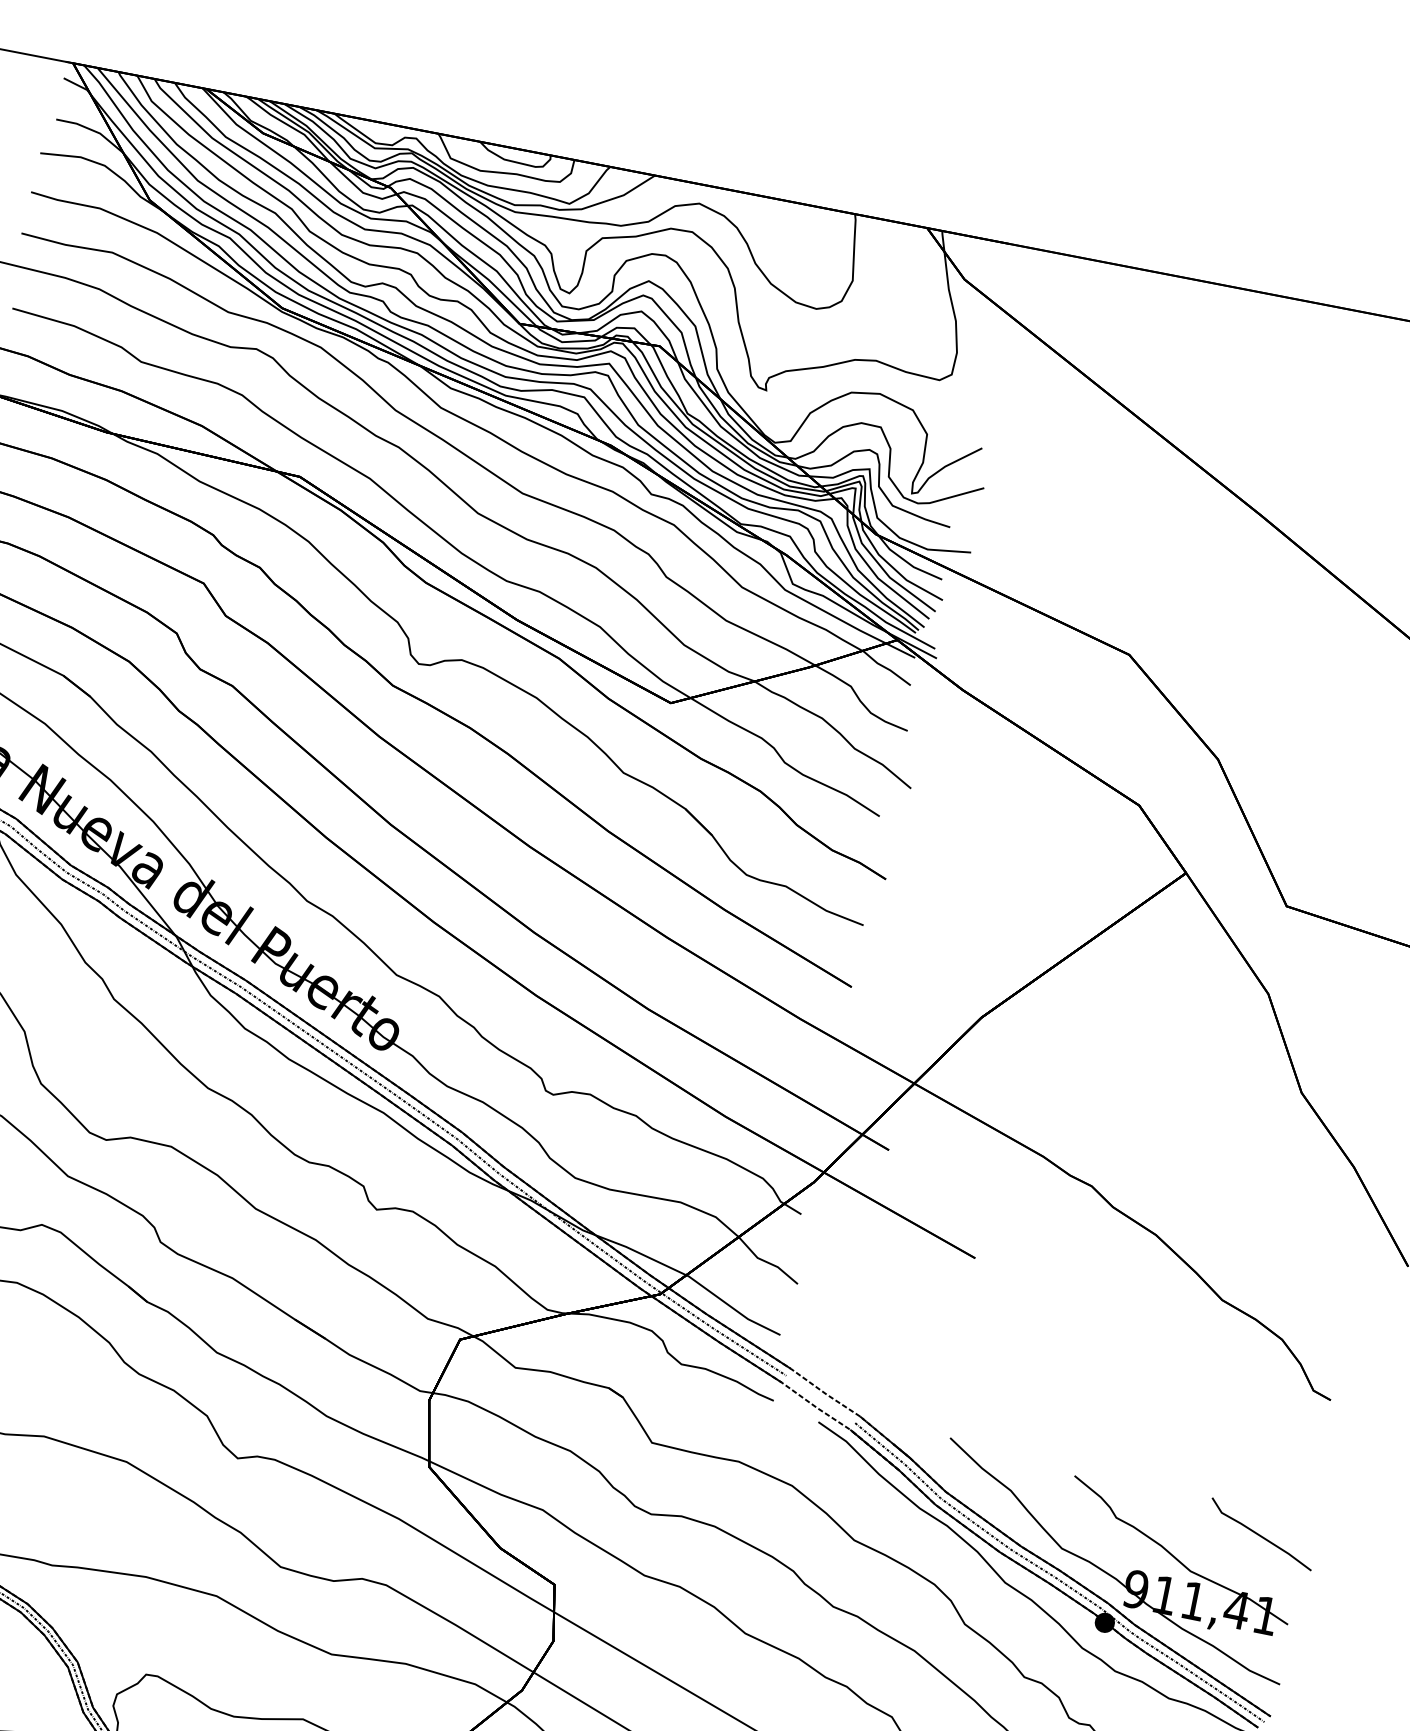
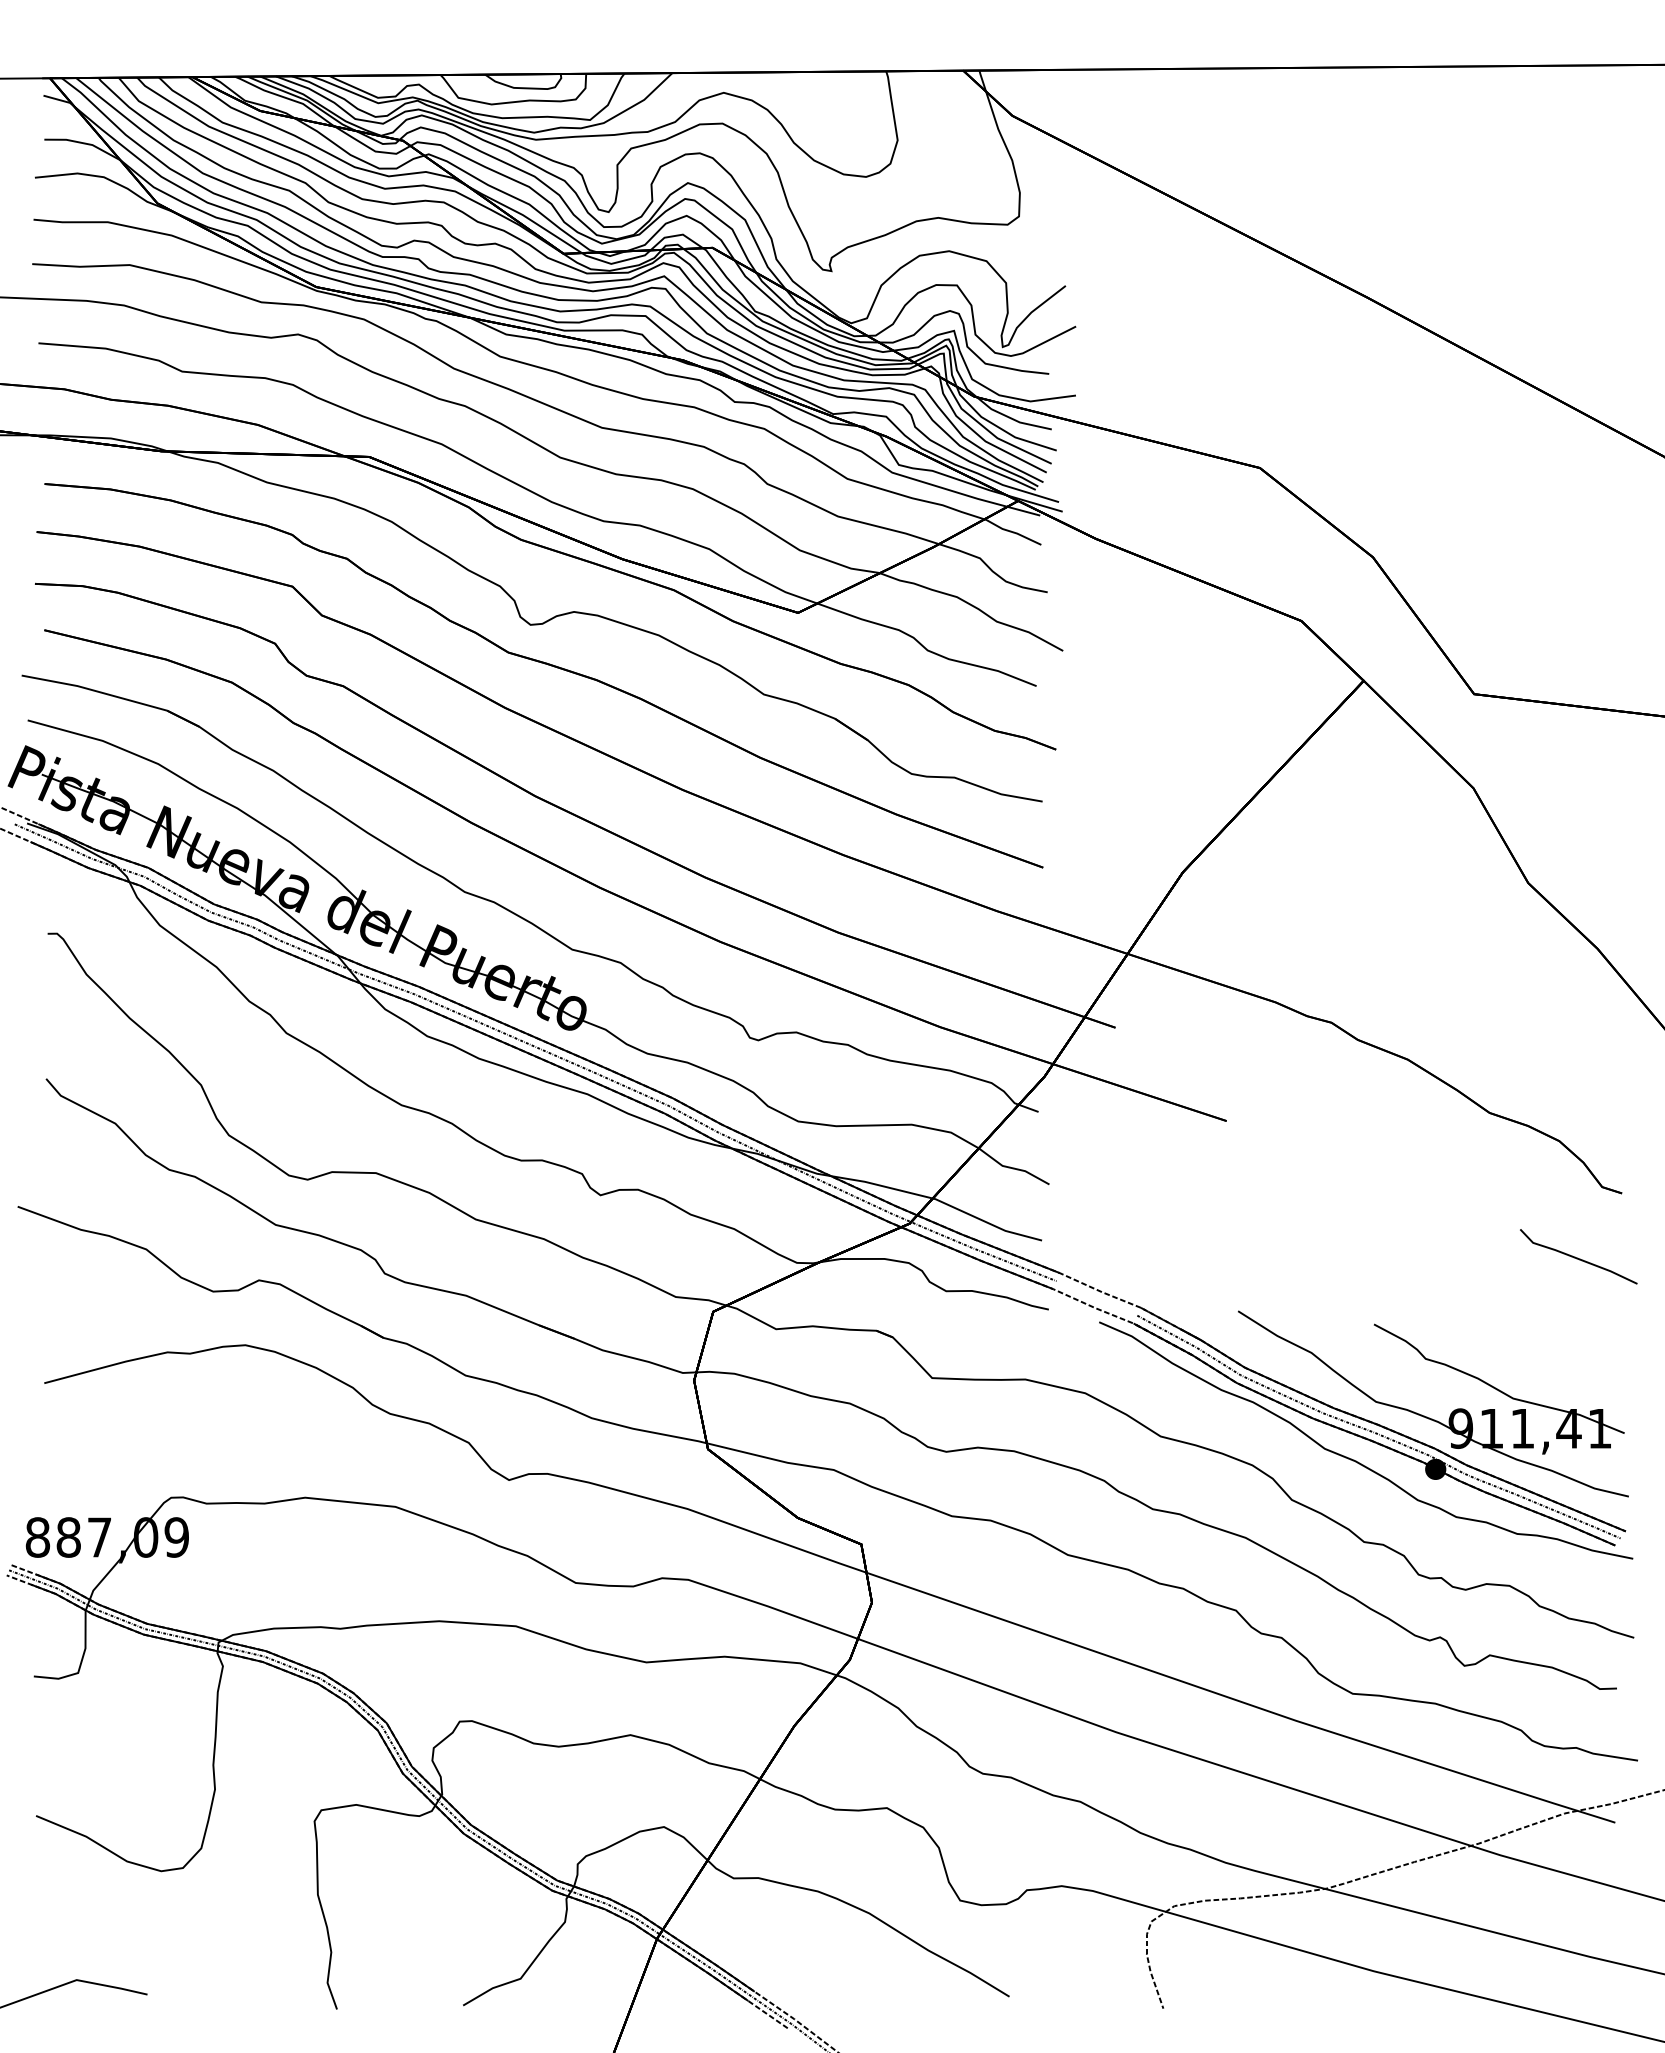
part: (1261, 1534) -> (1578, 1256), moved

